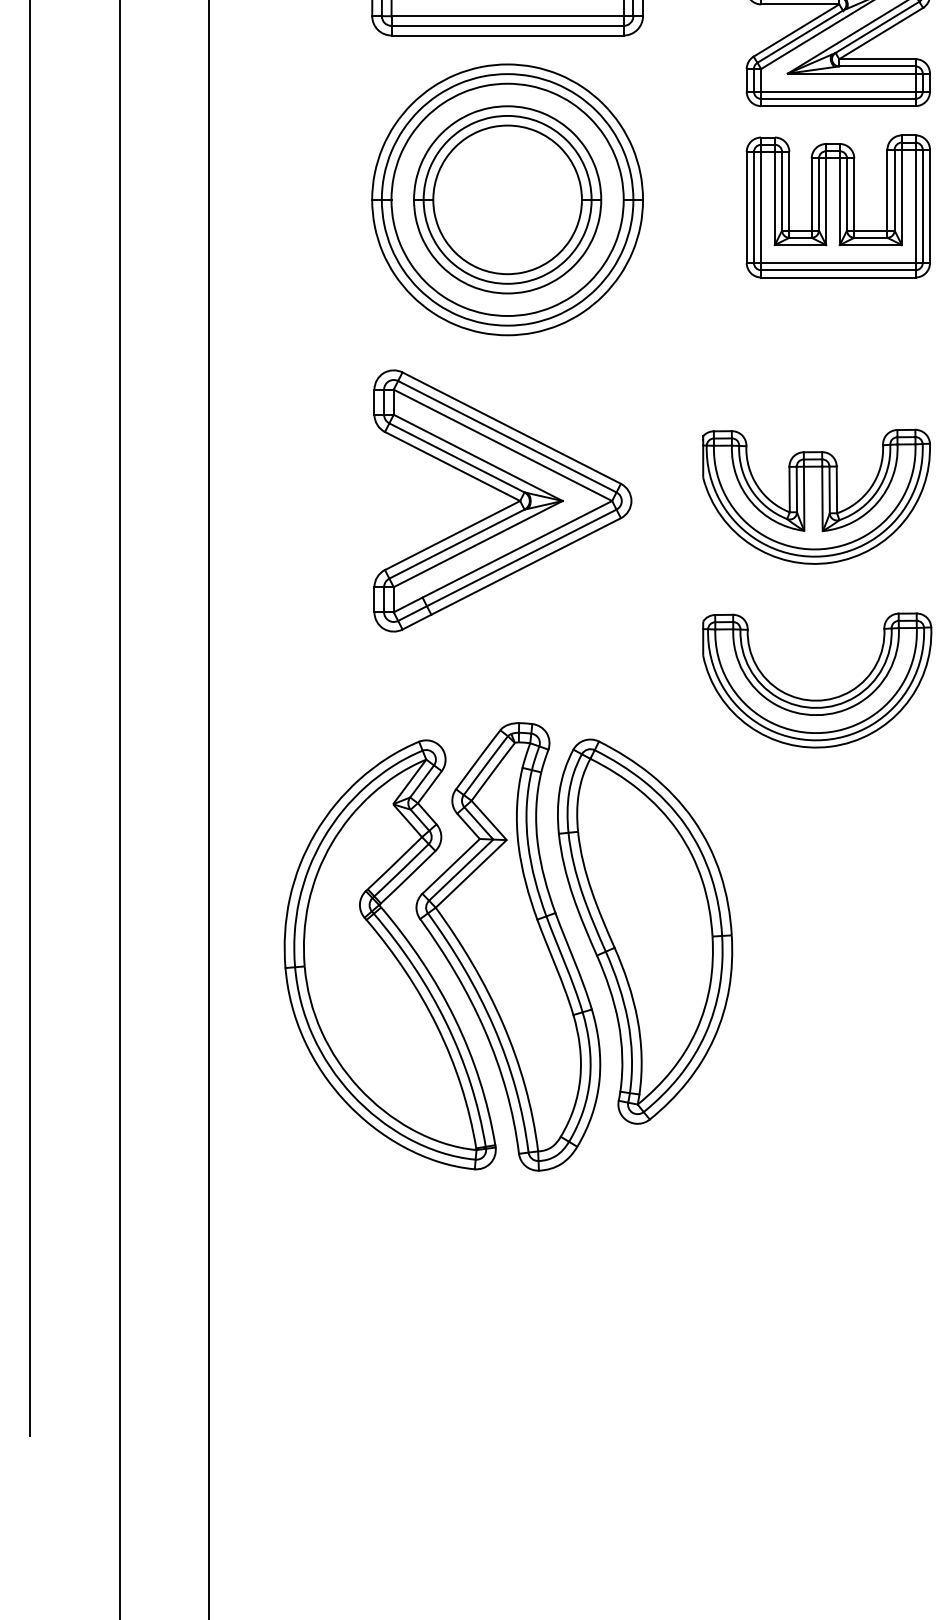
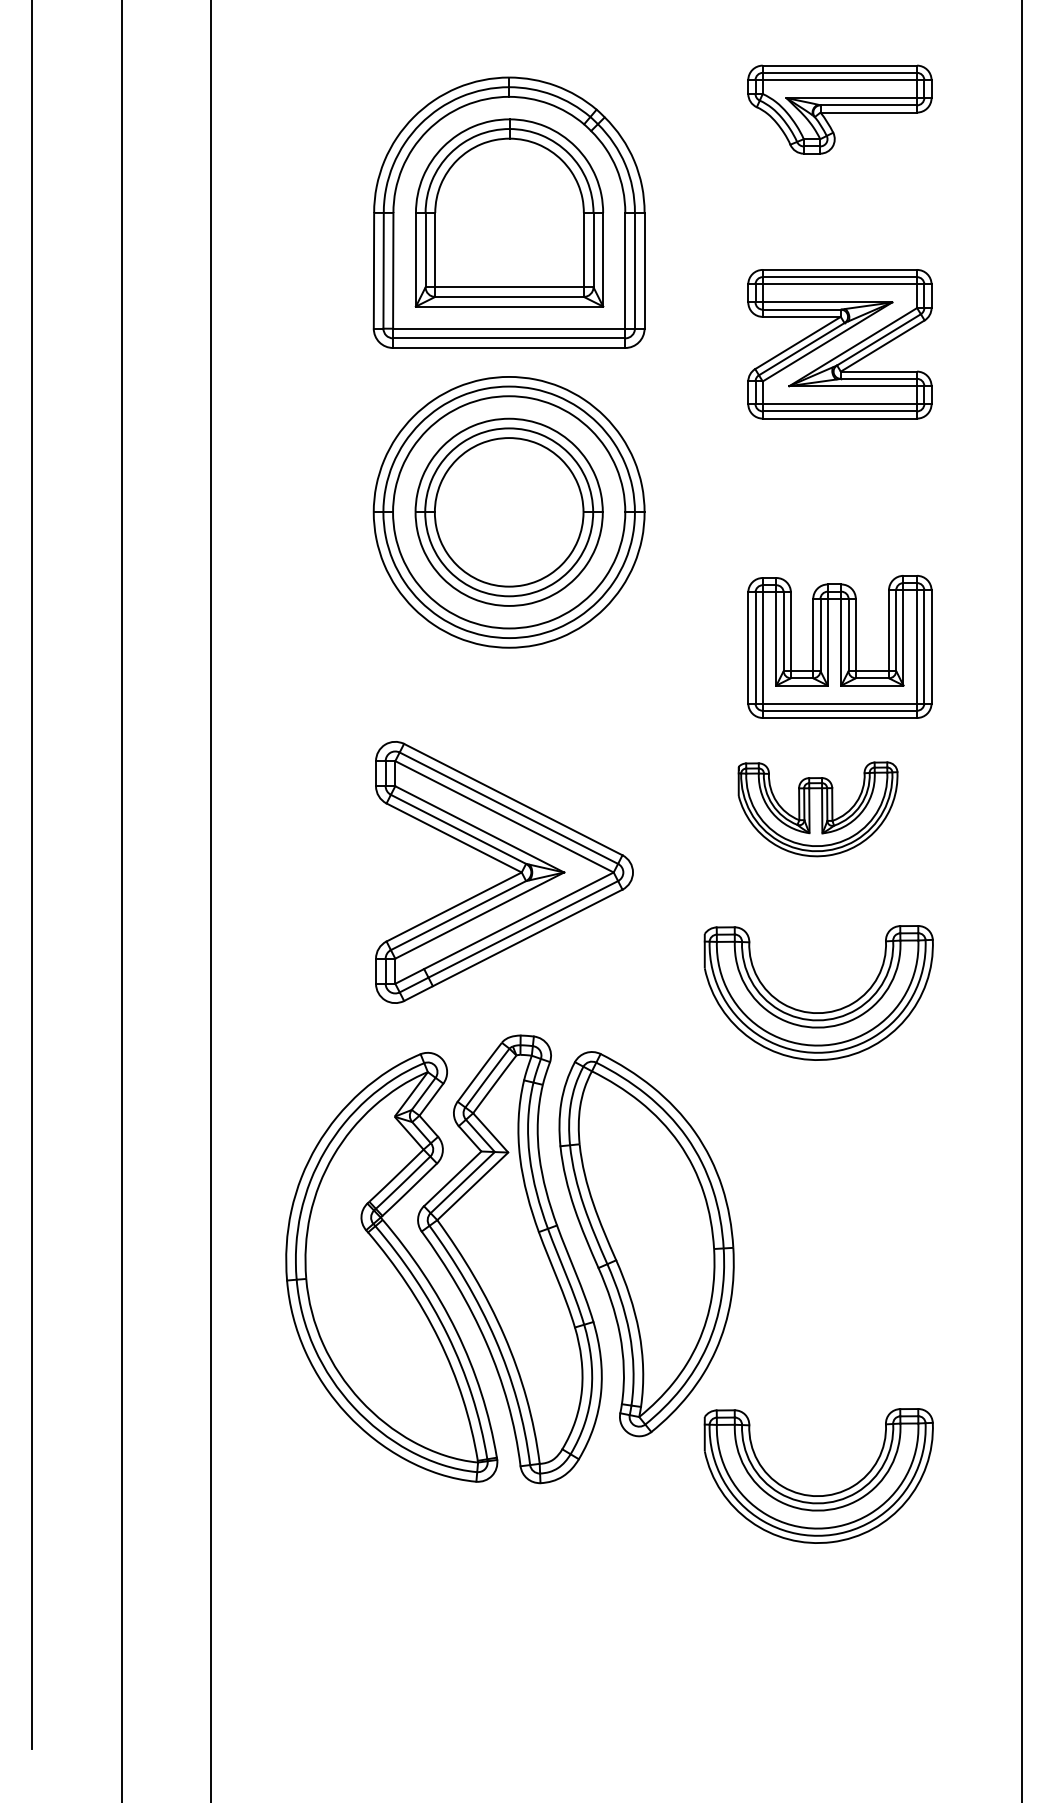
part: (837, 206) -> (839, 646), moved
part: (505, 495) -> (507, 866), moved
part: (815, 497) -> (817, 809), size x0.7
part: (822, 1182) -> (824, 1494), added

